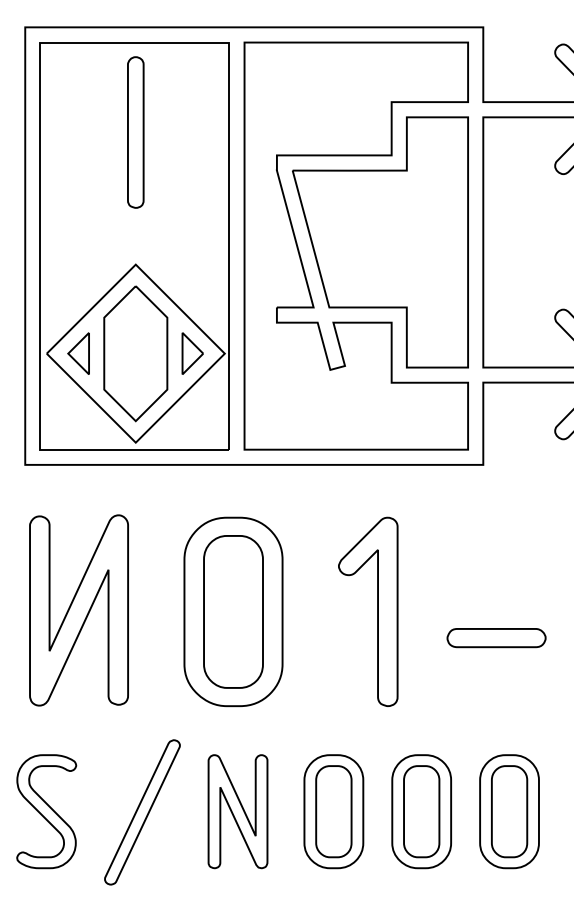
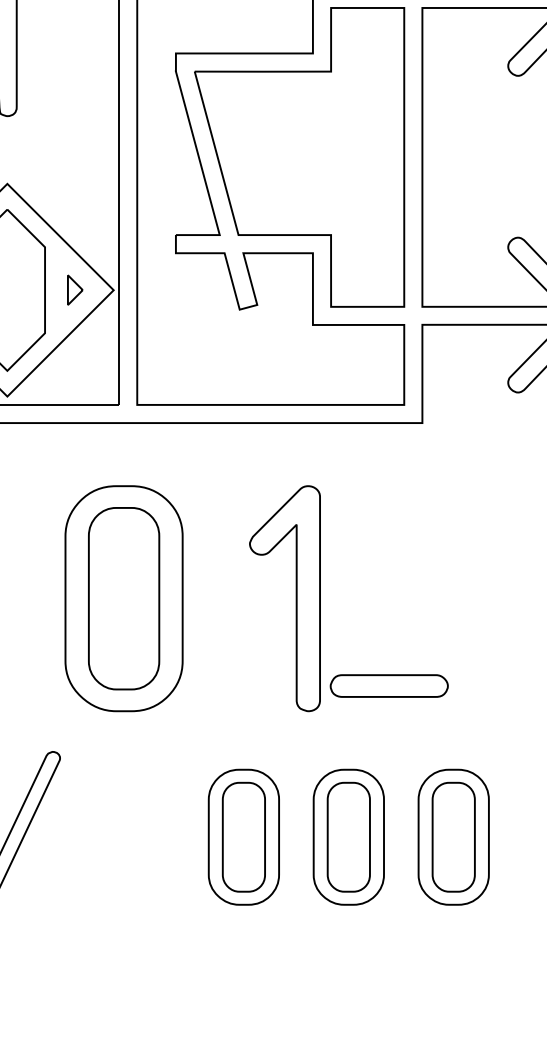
part: (192, 353) -> (75, 290), size x0.6
part: (496, 638) -> (389, 686), moved
part: (237, 811) -> (128, 837), removed

